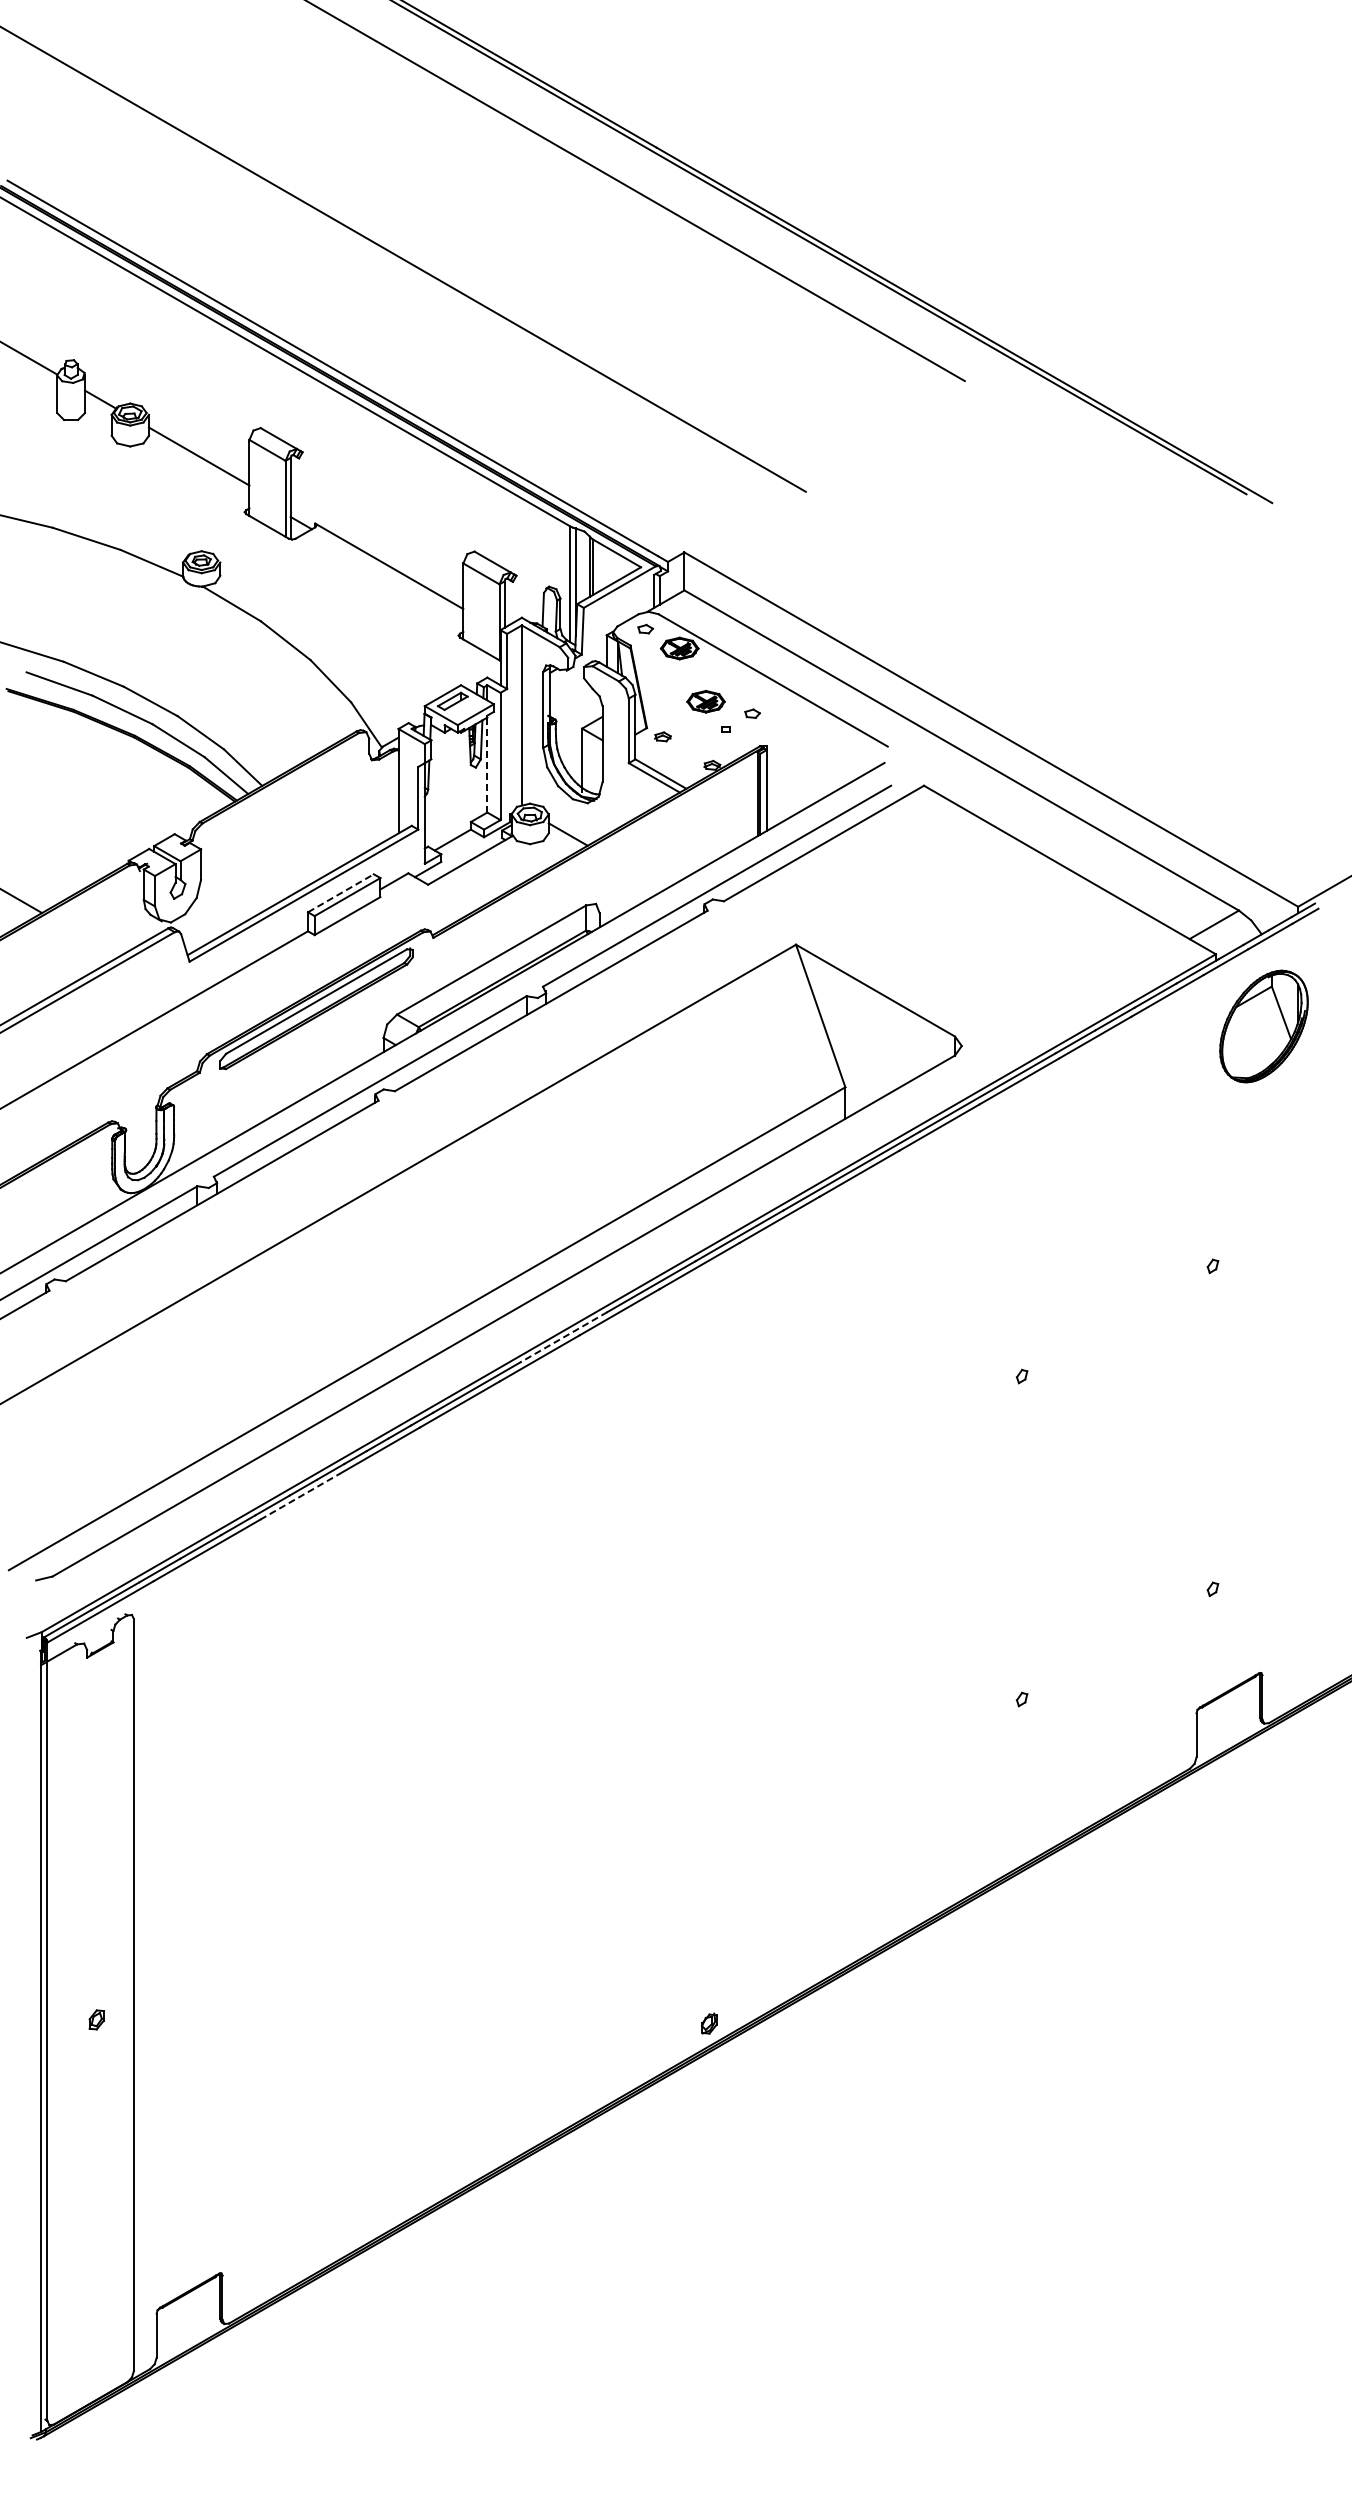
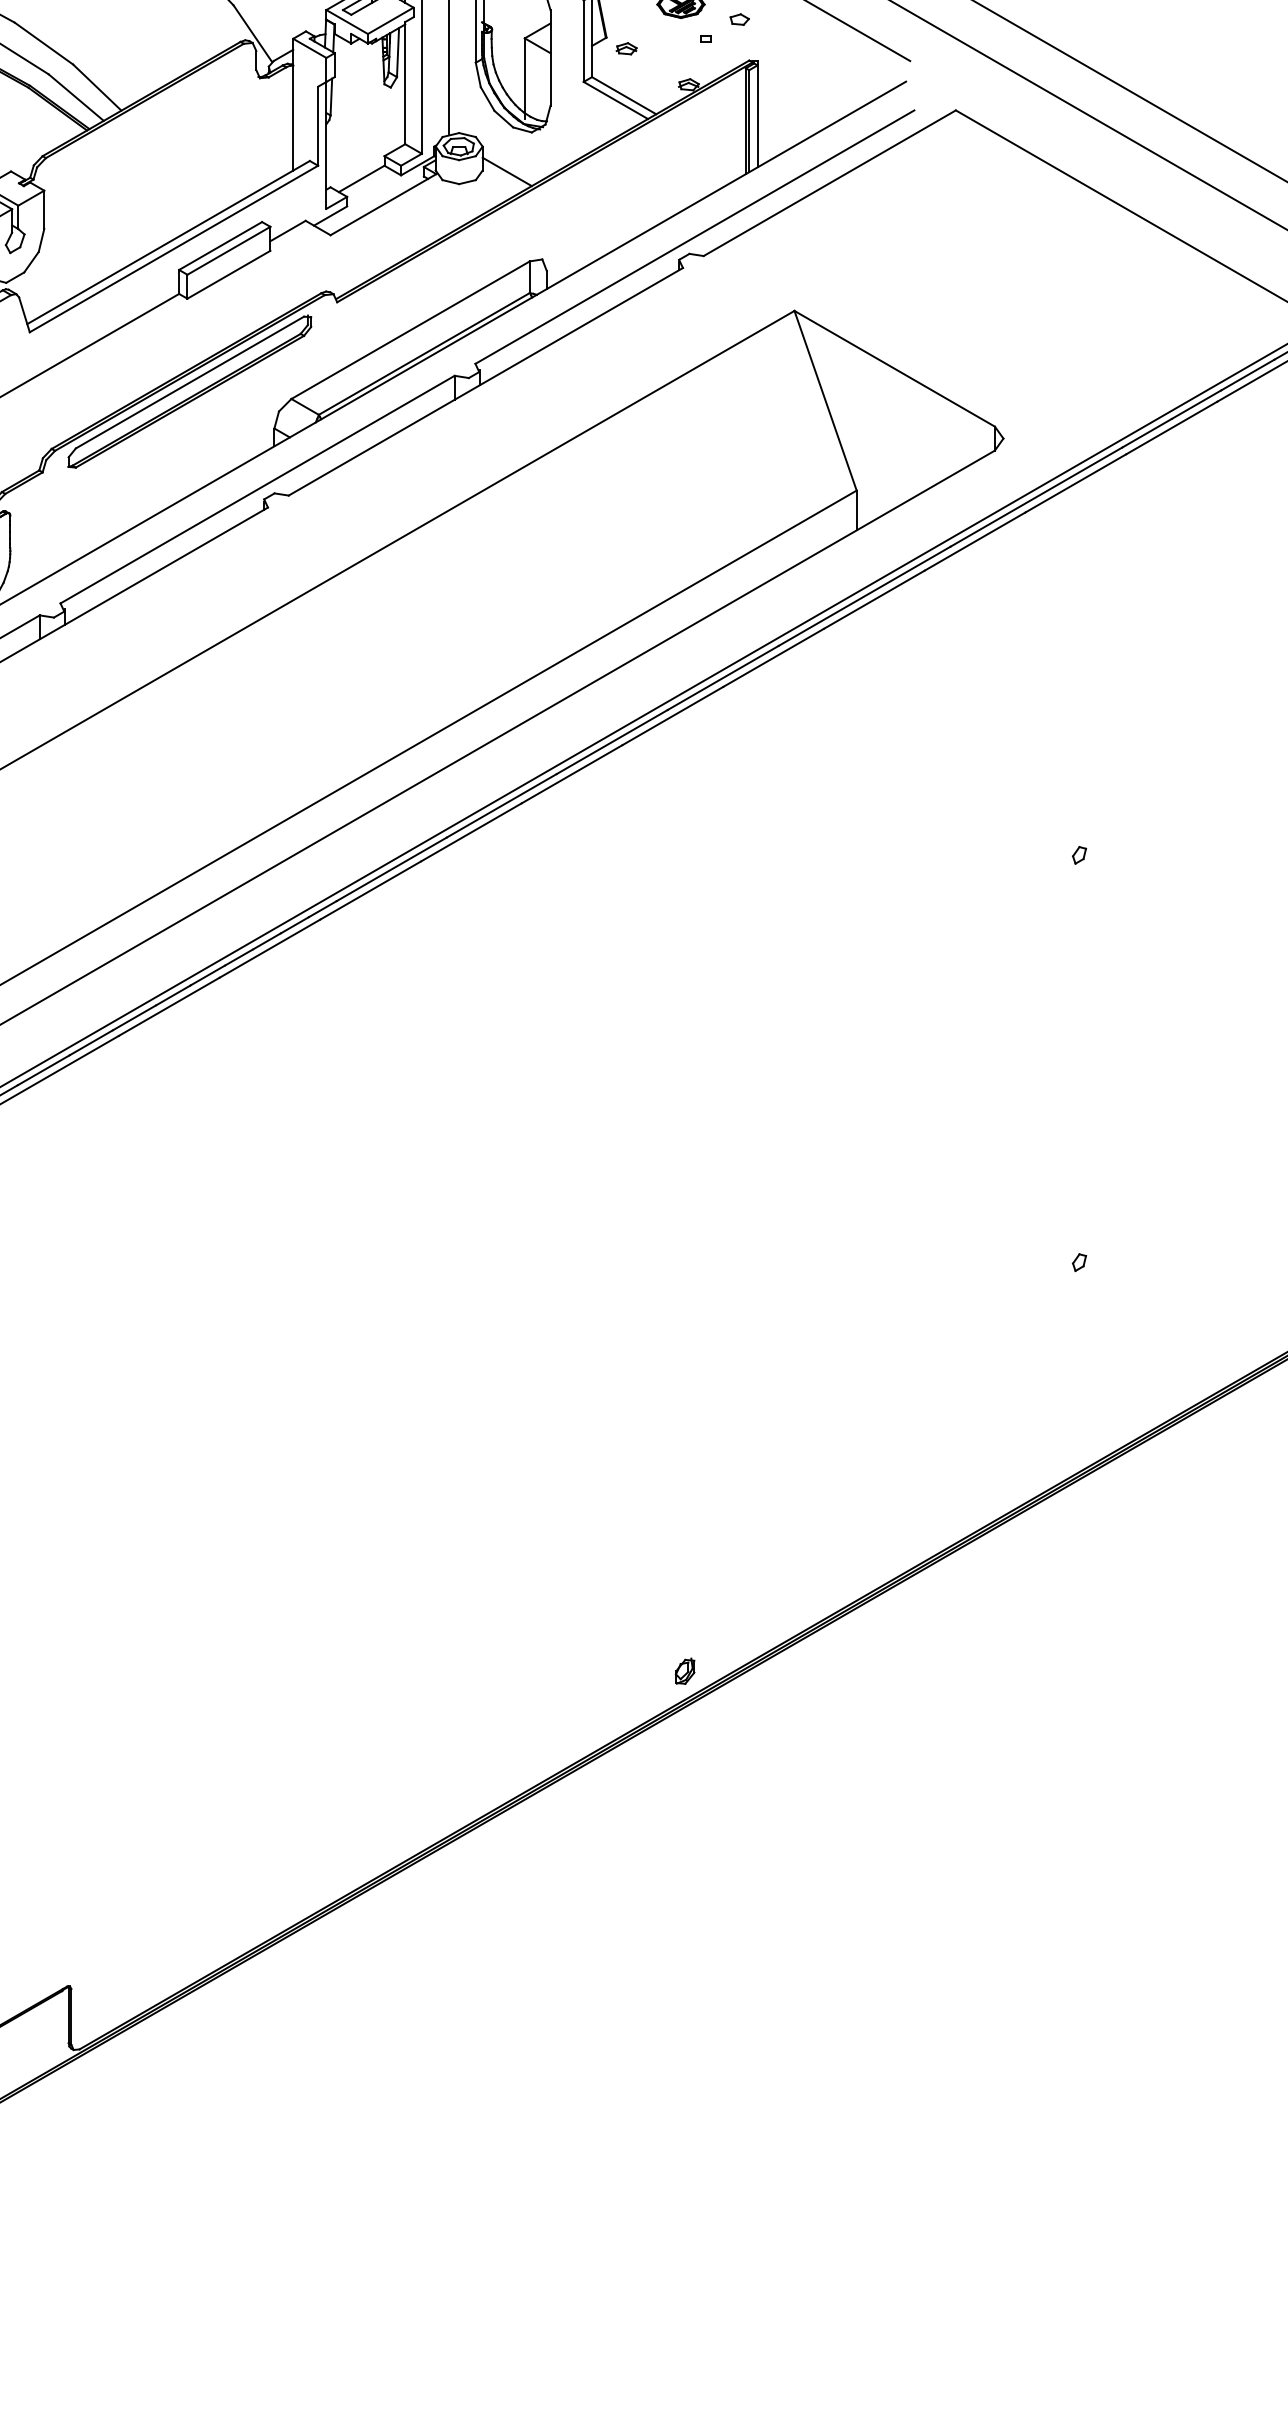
line: (487, 765) -> (405, 84), dashed -> solid
line: (340, 893) -> (220, 246), dashed -> solid
line: (563, 1337) -> (501, 806), dashed -> solid
line: (300, 1496) -> (169, 1006), dashed -> solid

